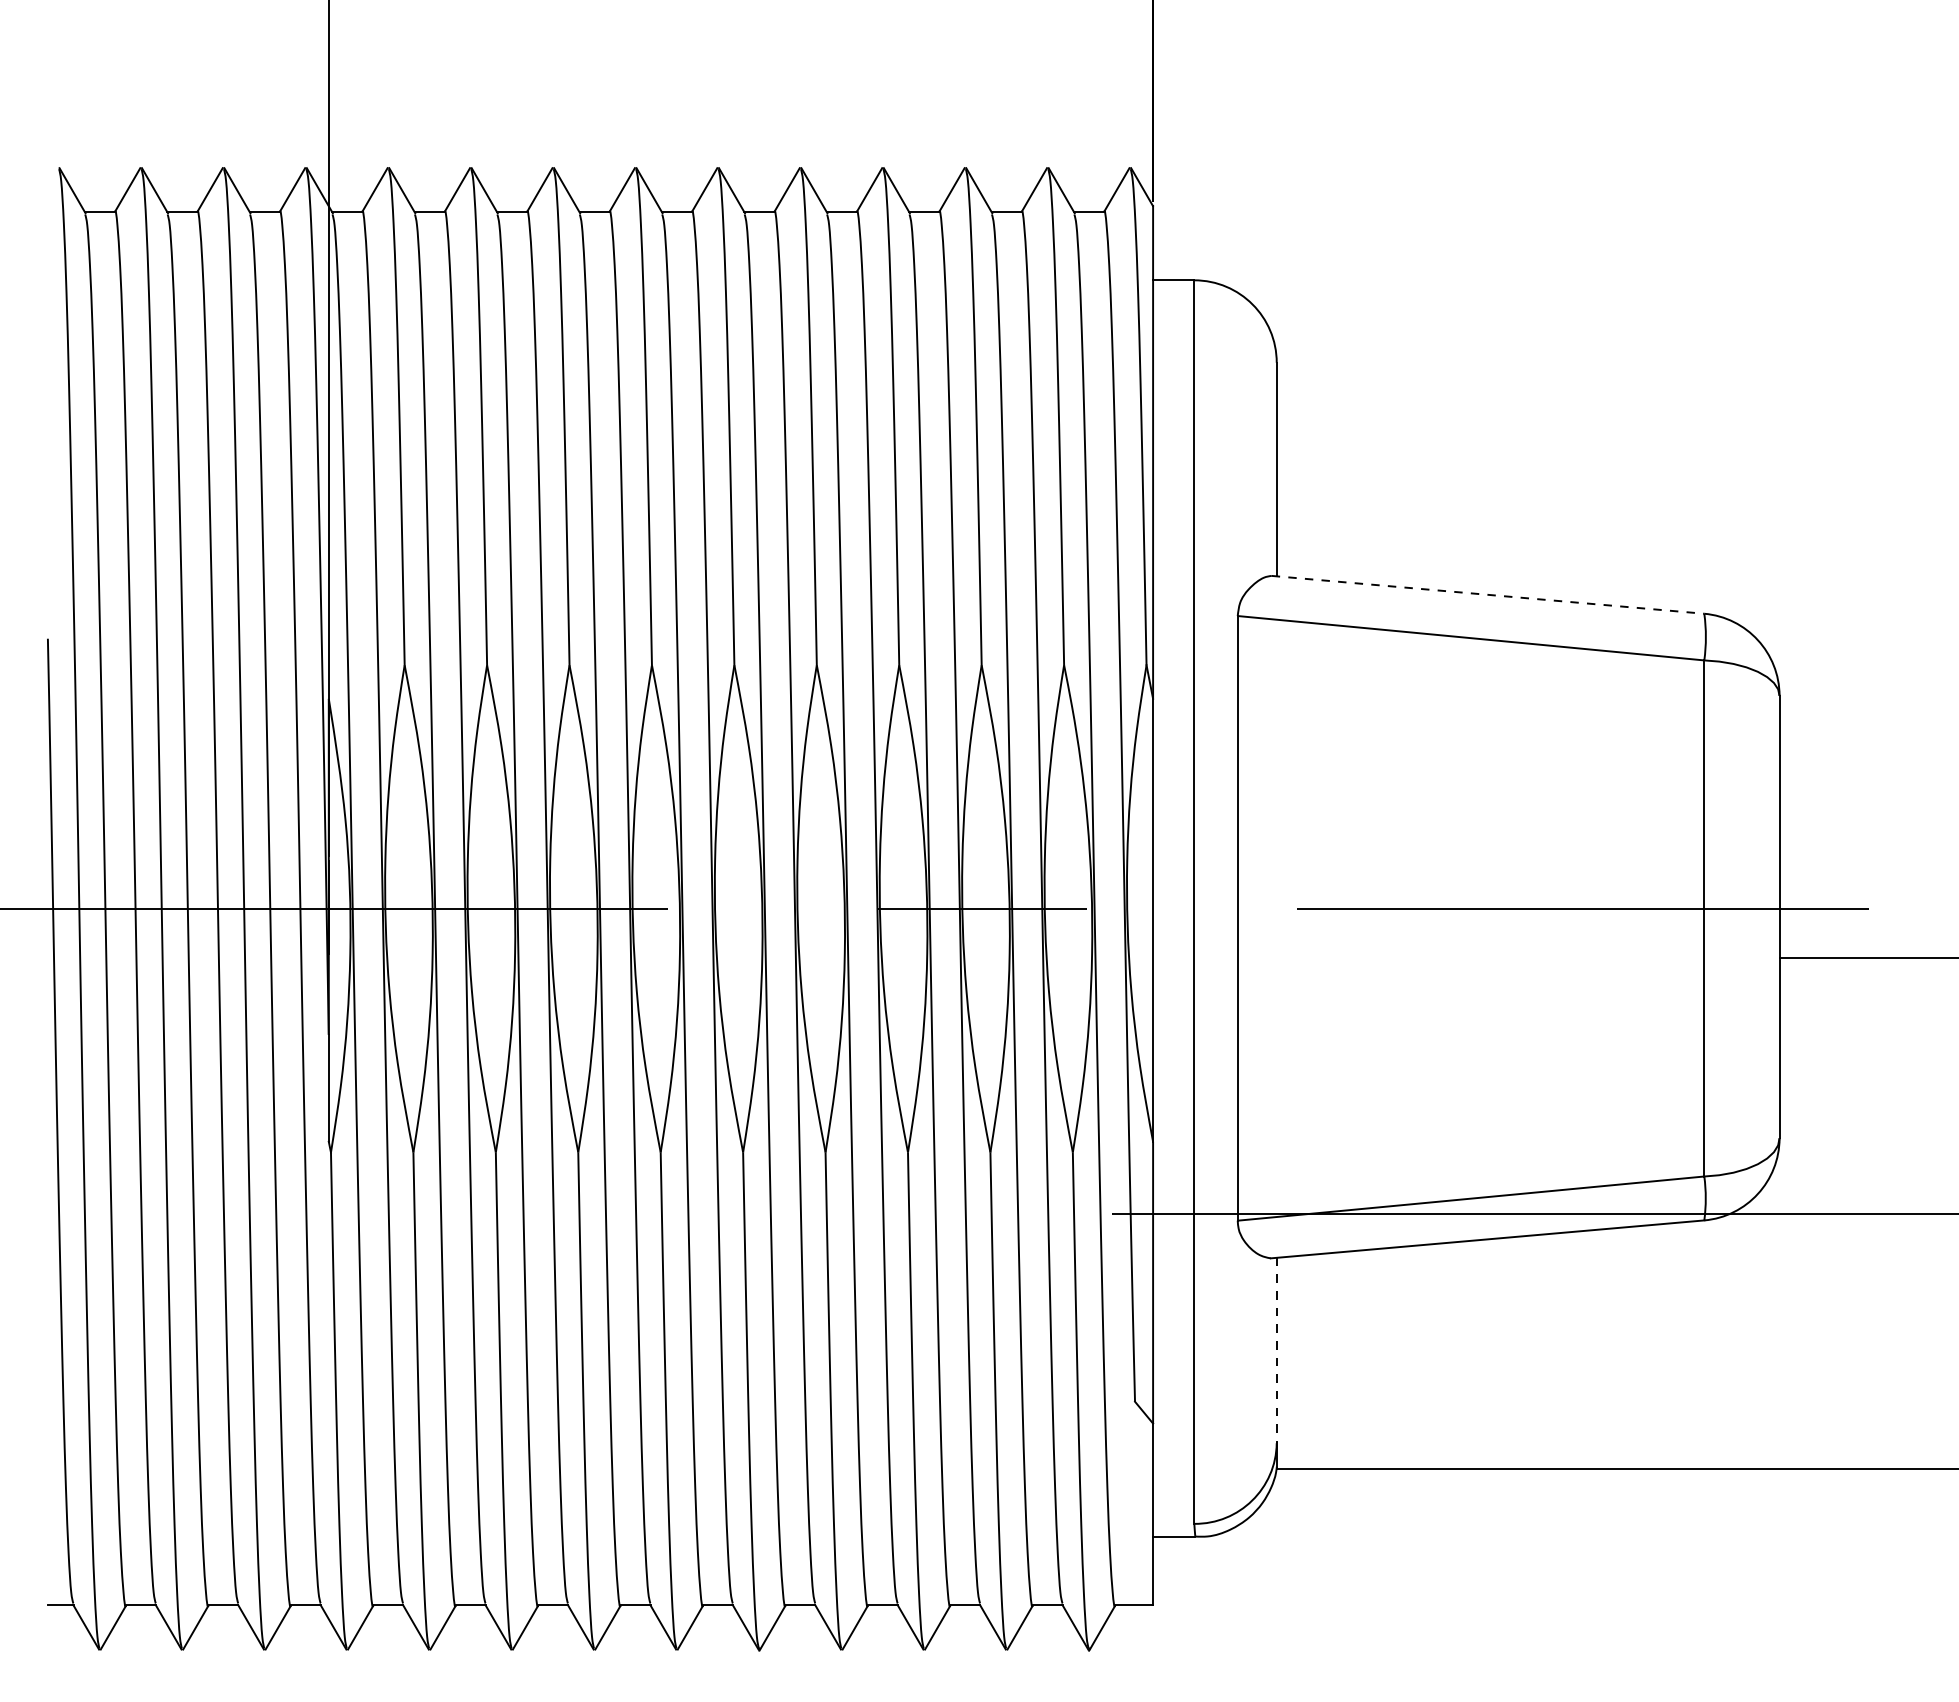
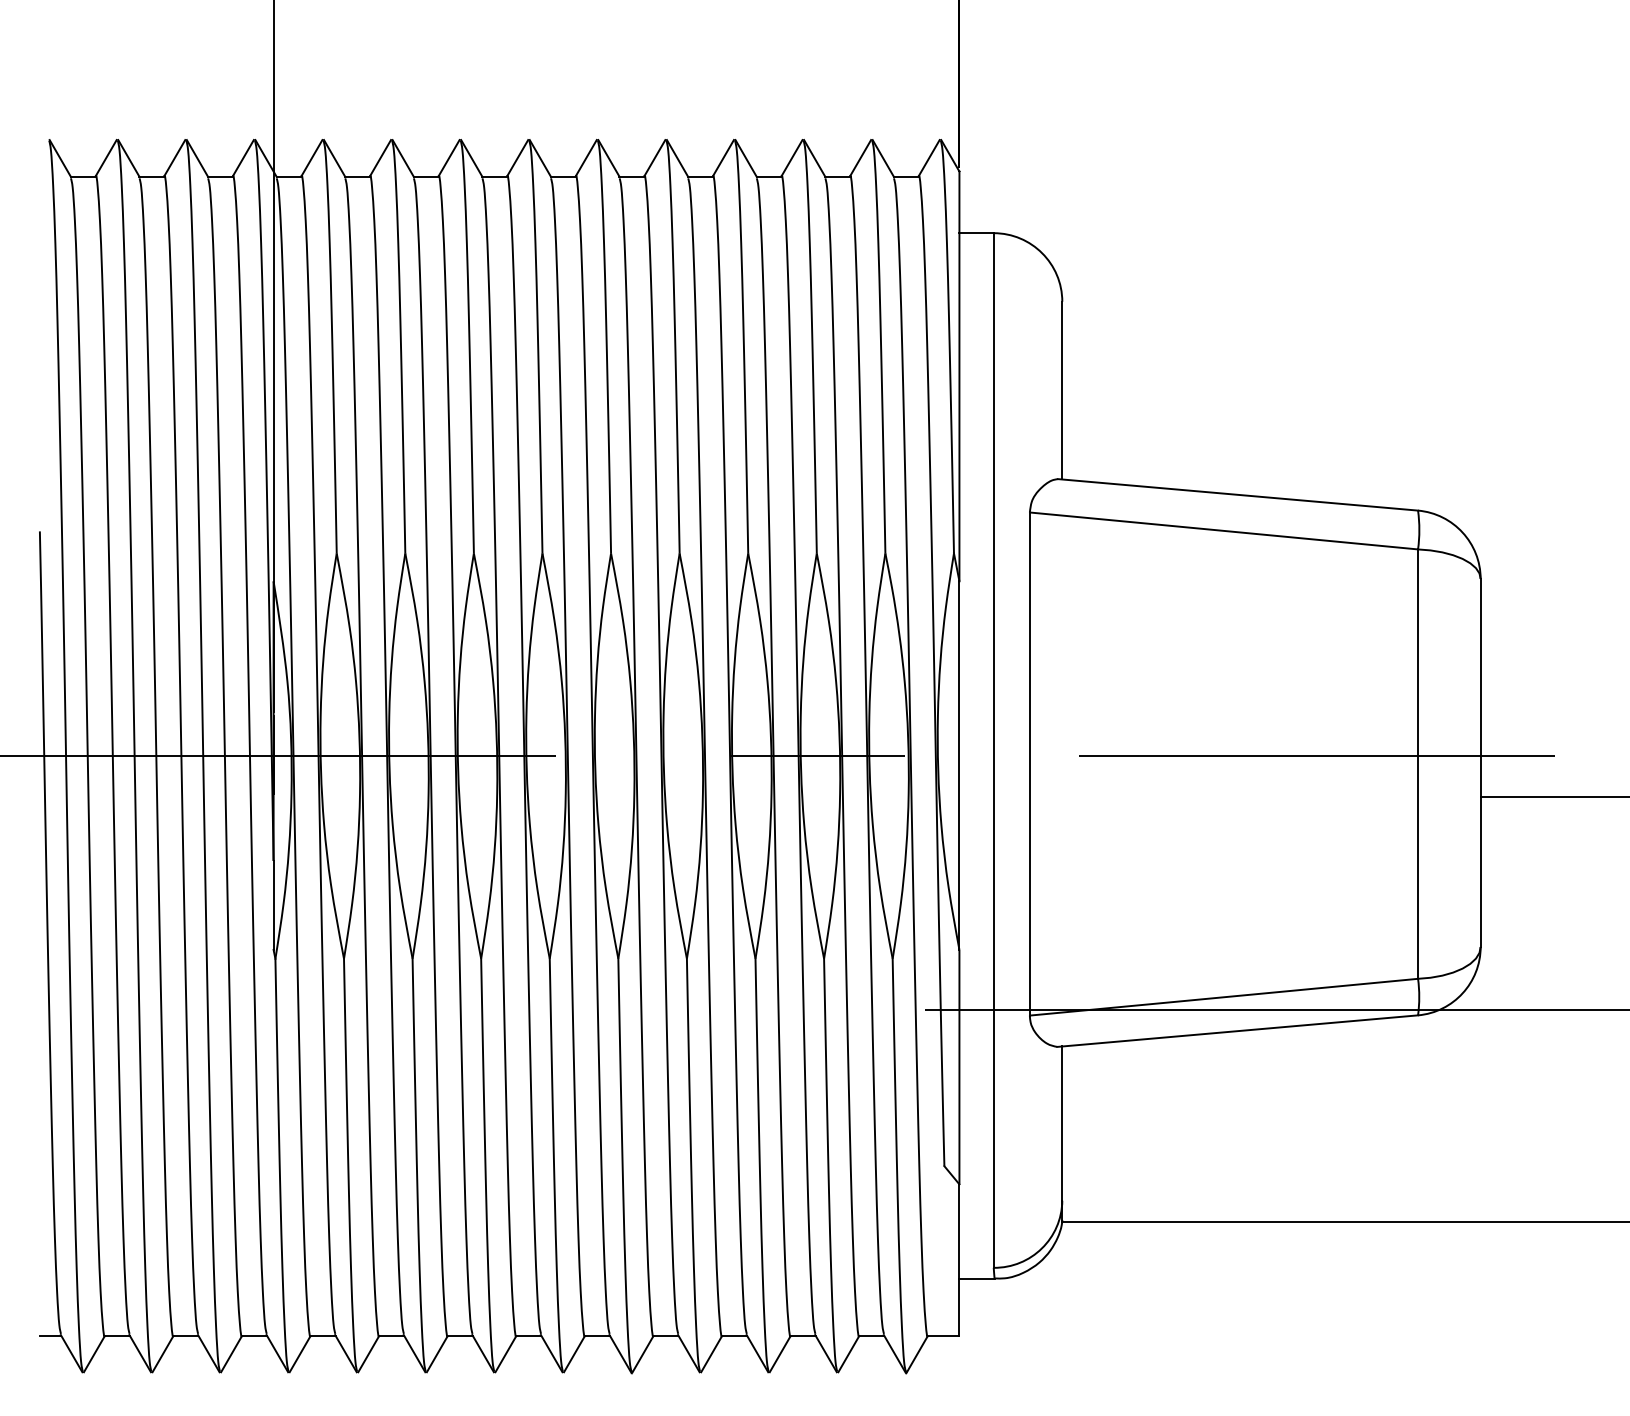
line: (1488, 594) -> (1238, 494), dashed -> solid
line: (1276, 1351) -> (1062, 1124), dashed -> solid

